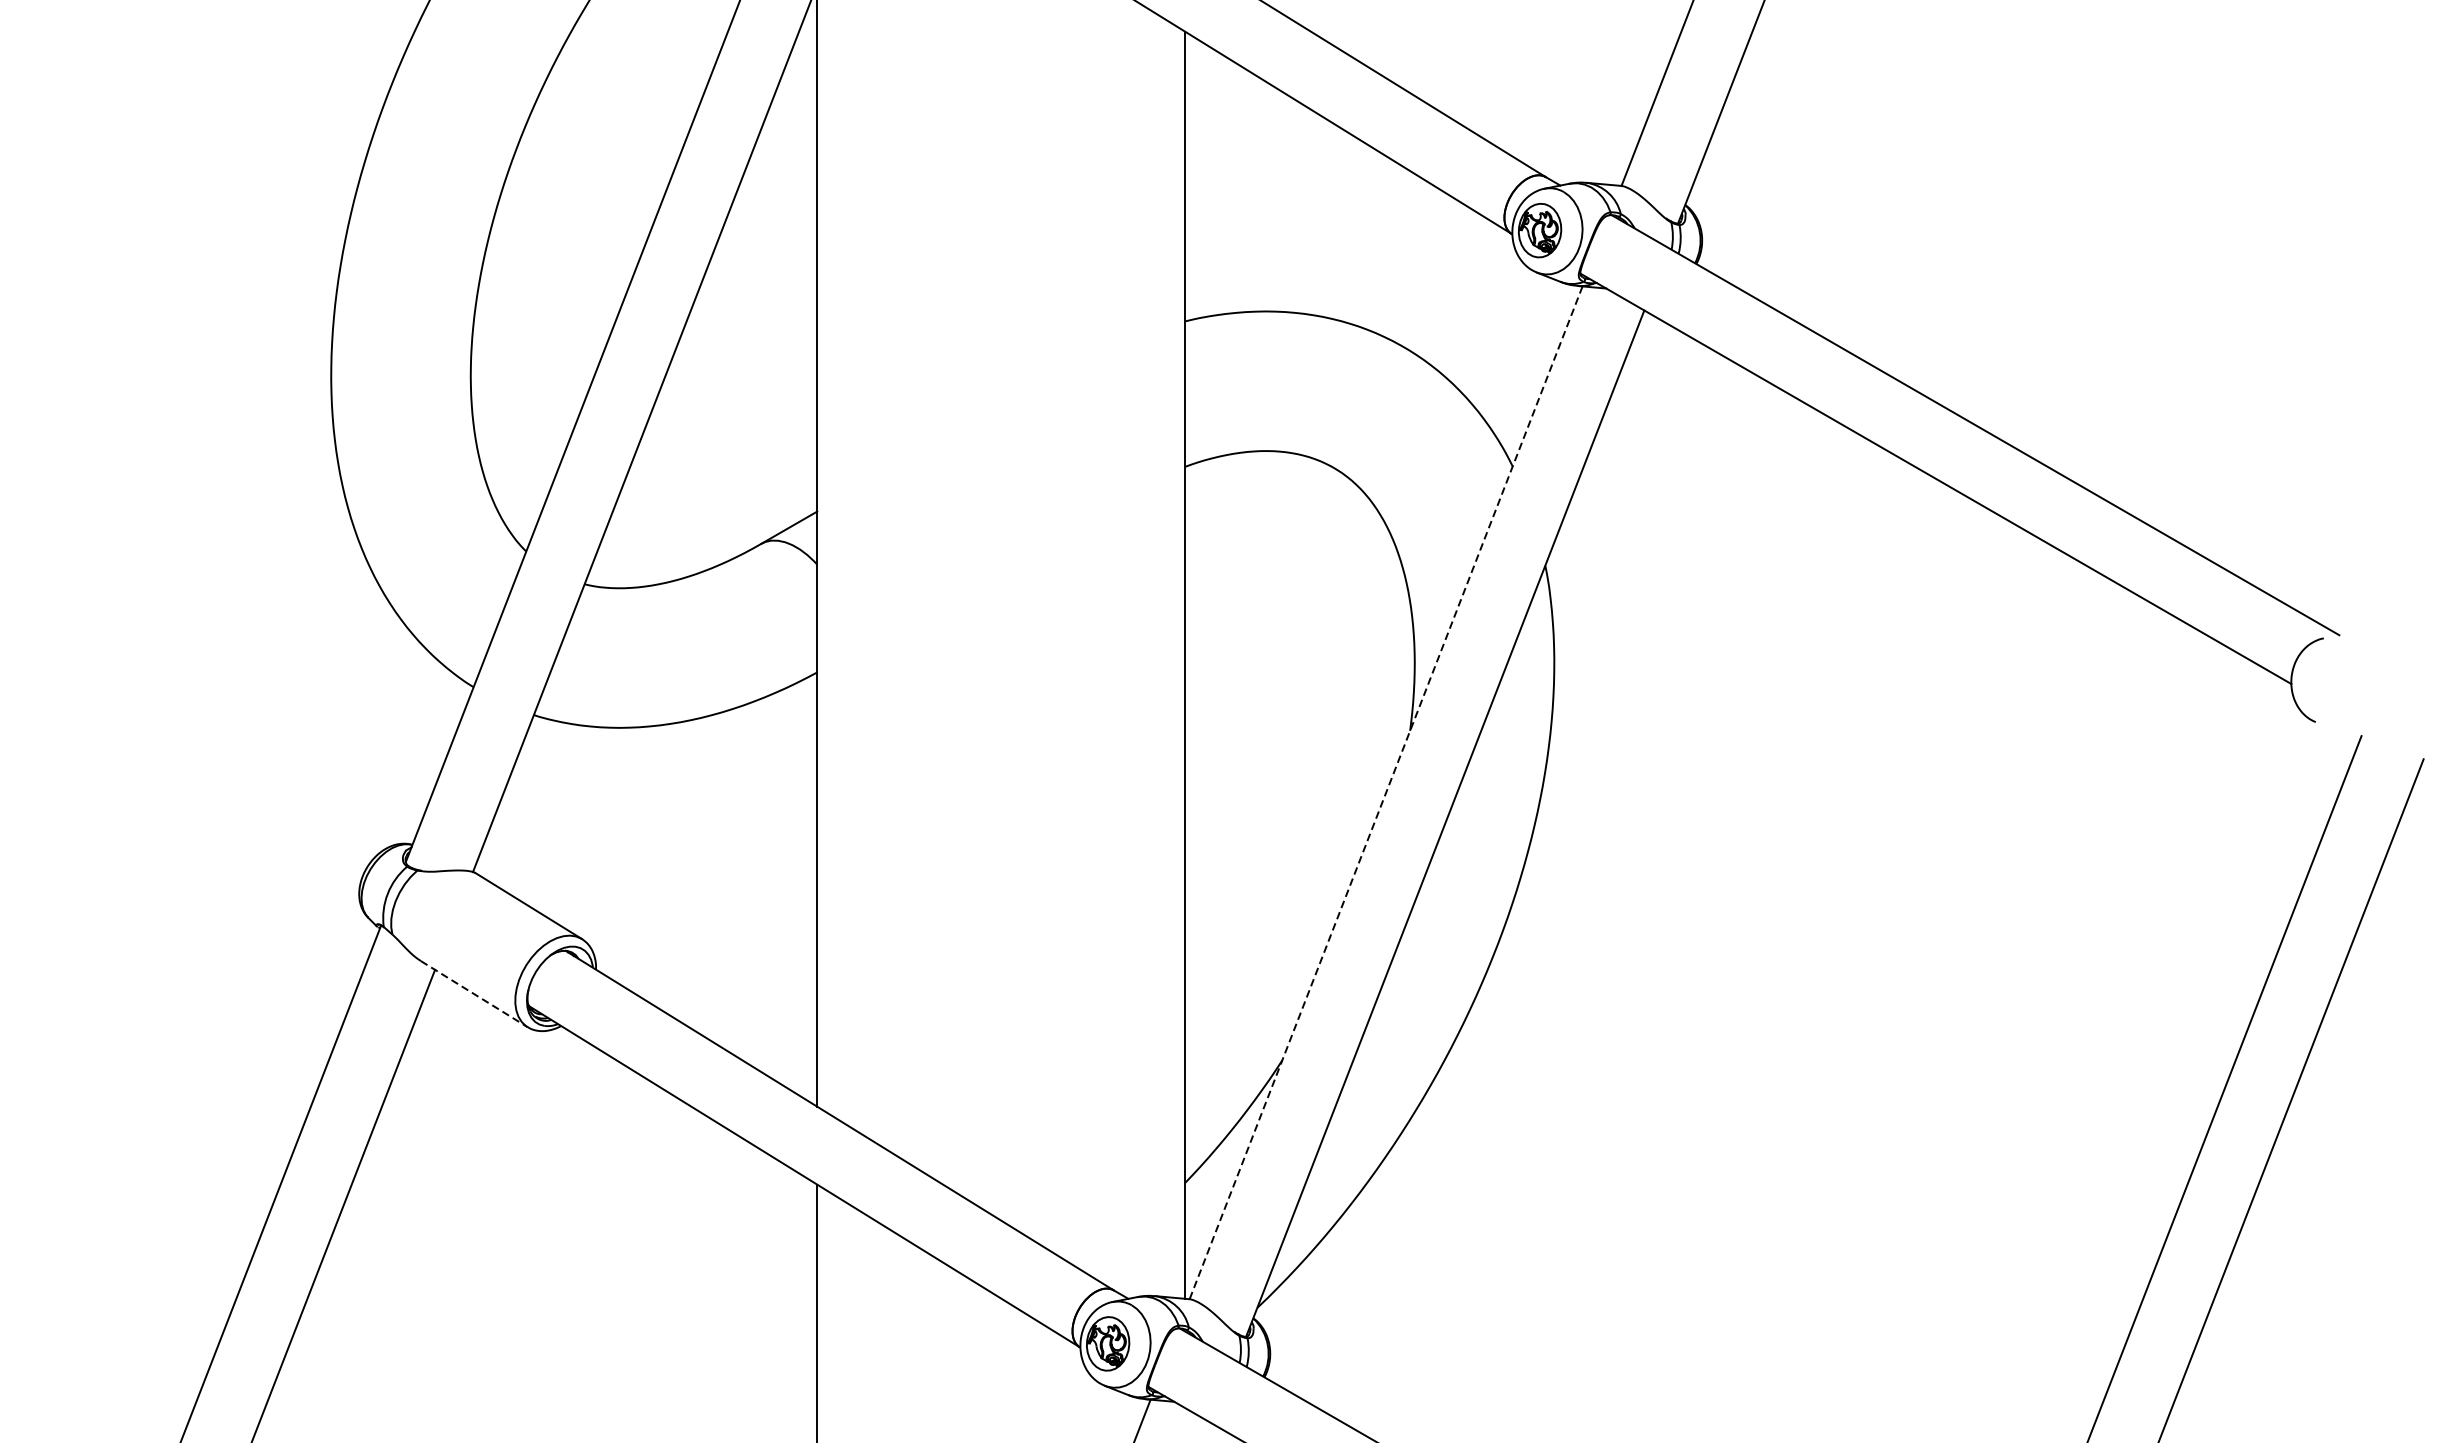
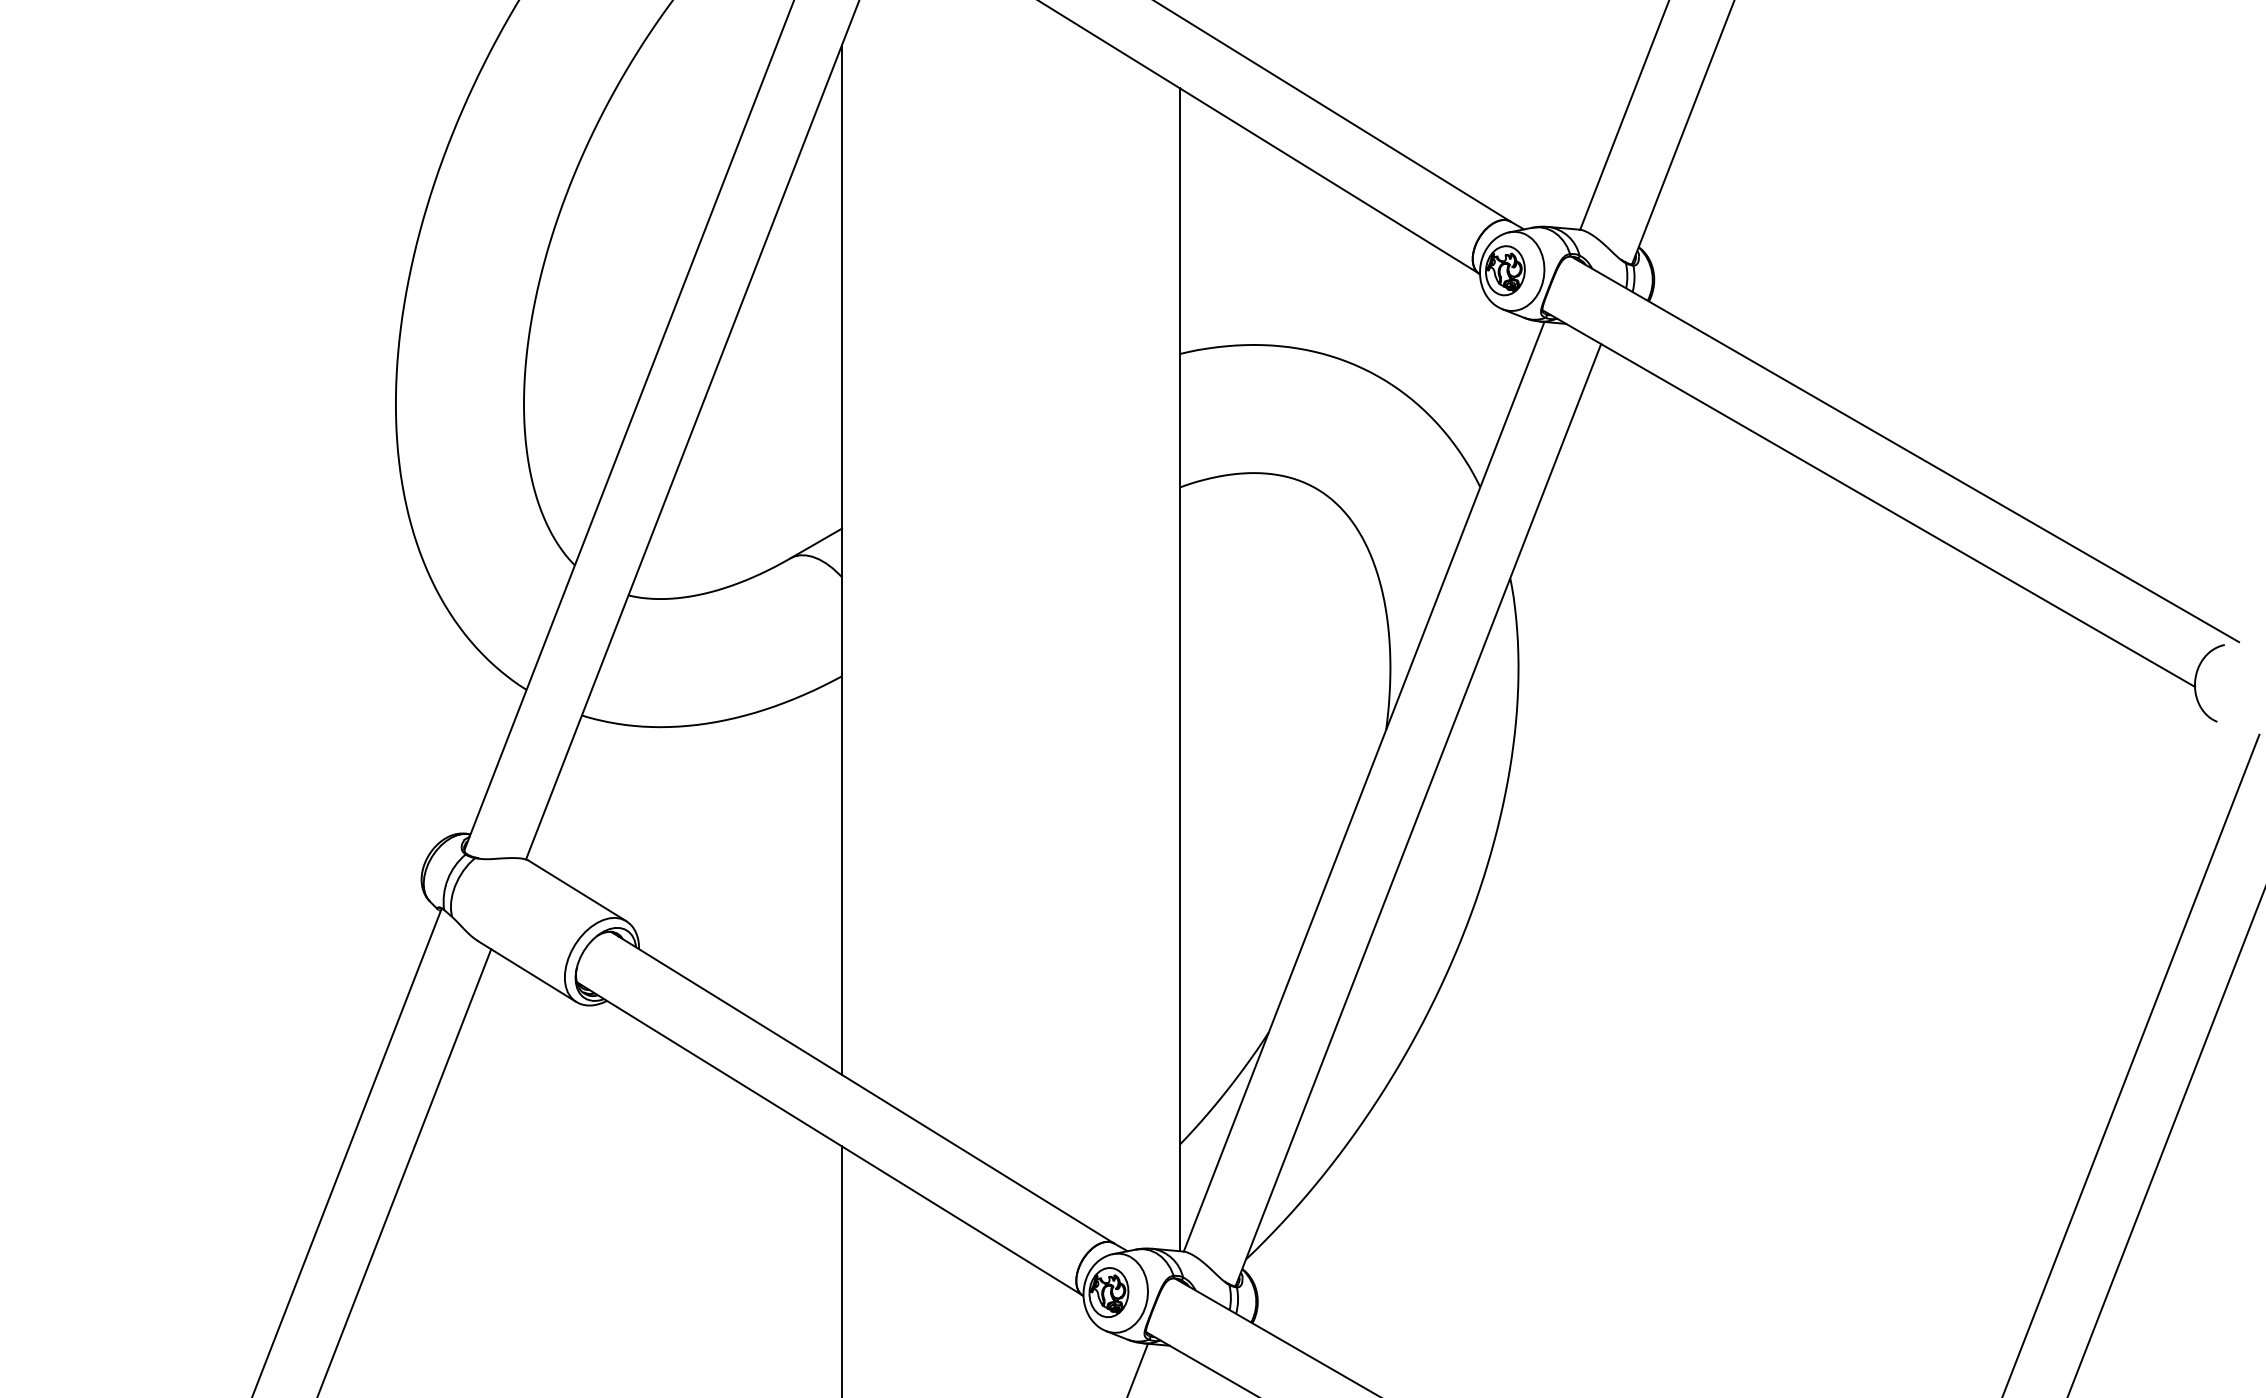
line: (1386, 792) -> (1364, 786), dashed -> solid
line: (474, 994) -> (527, 971), dashed -> solid

